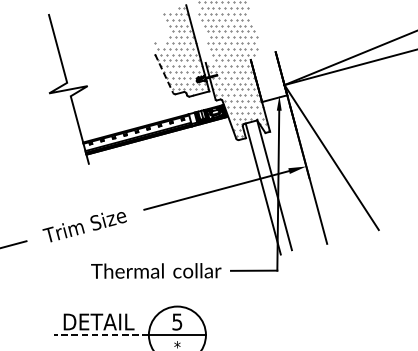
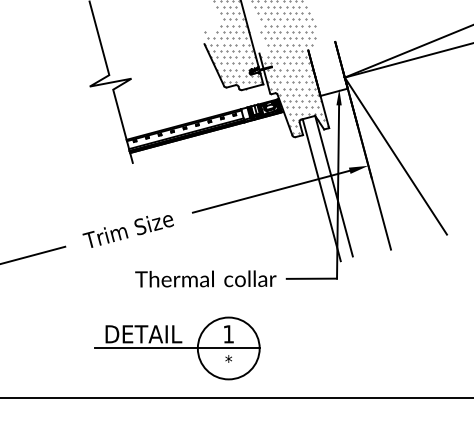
line: (164, 73) -> (214, 65), dashed -> solid
text: (177, 322) -> (228, 334), 5 -> 1
line: (101, 335) -> (146, 348), dashed -> solid

